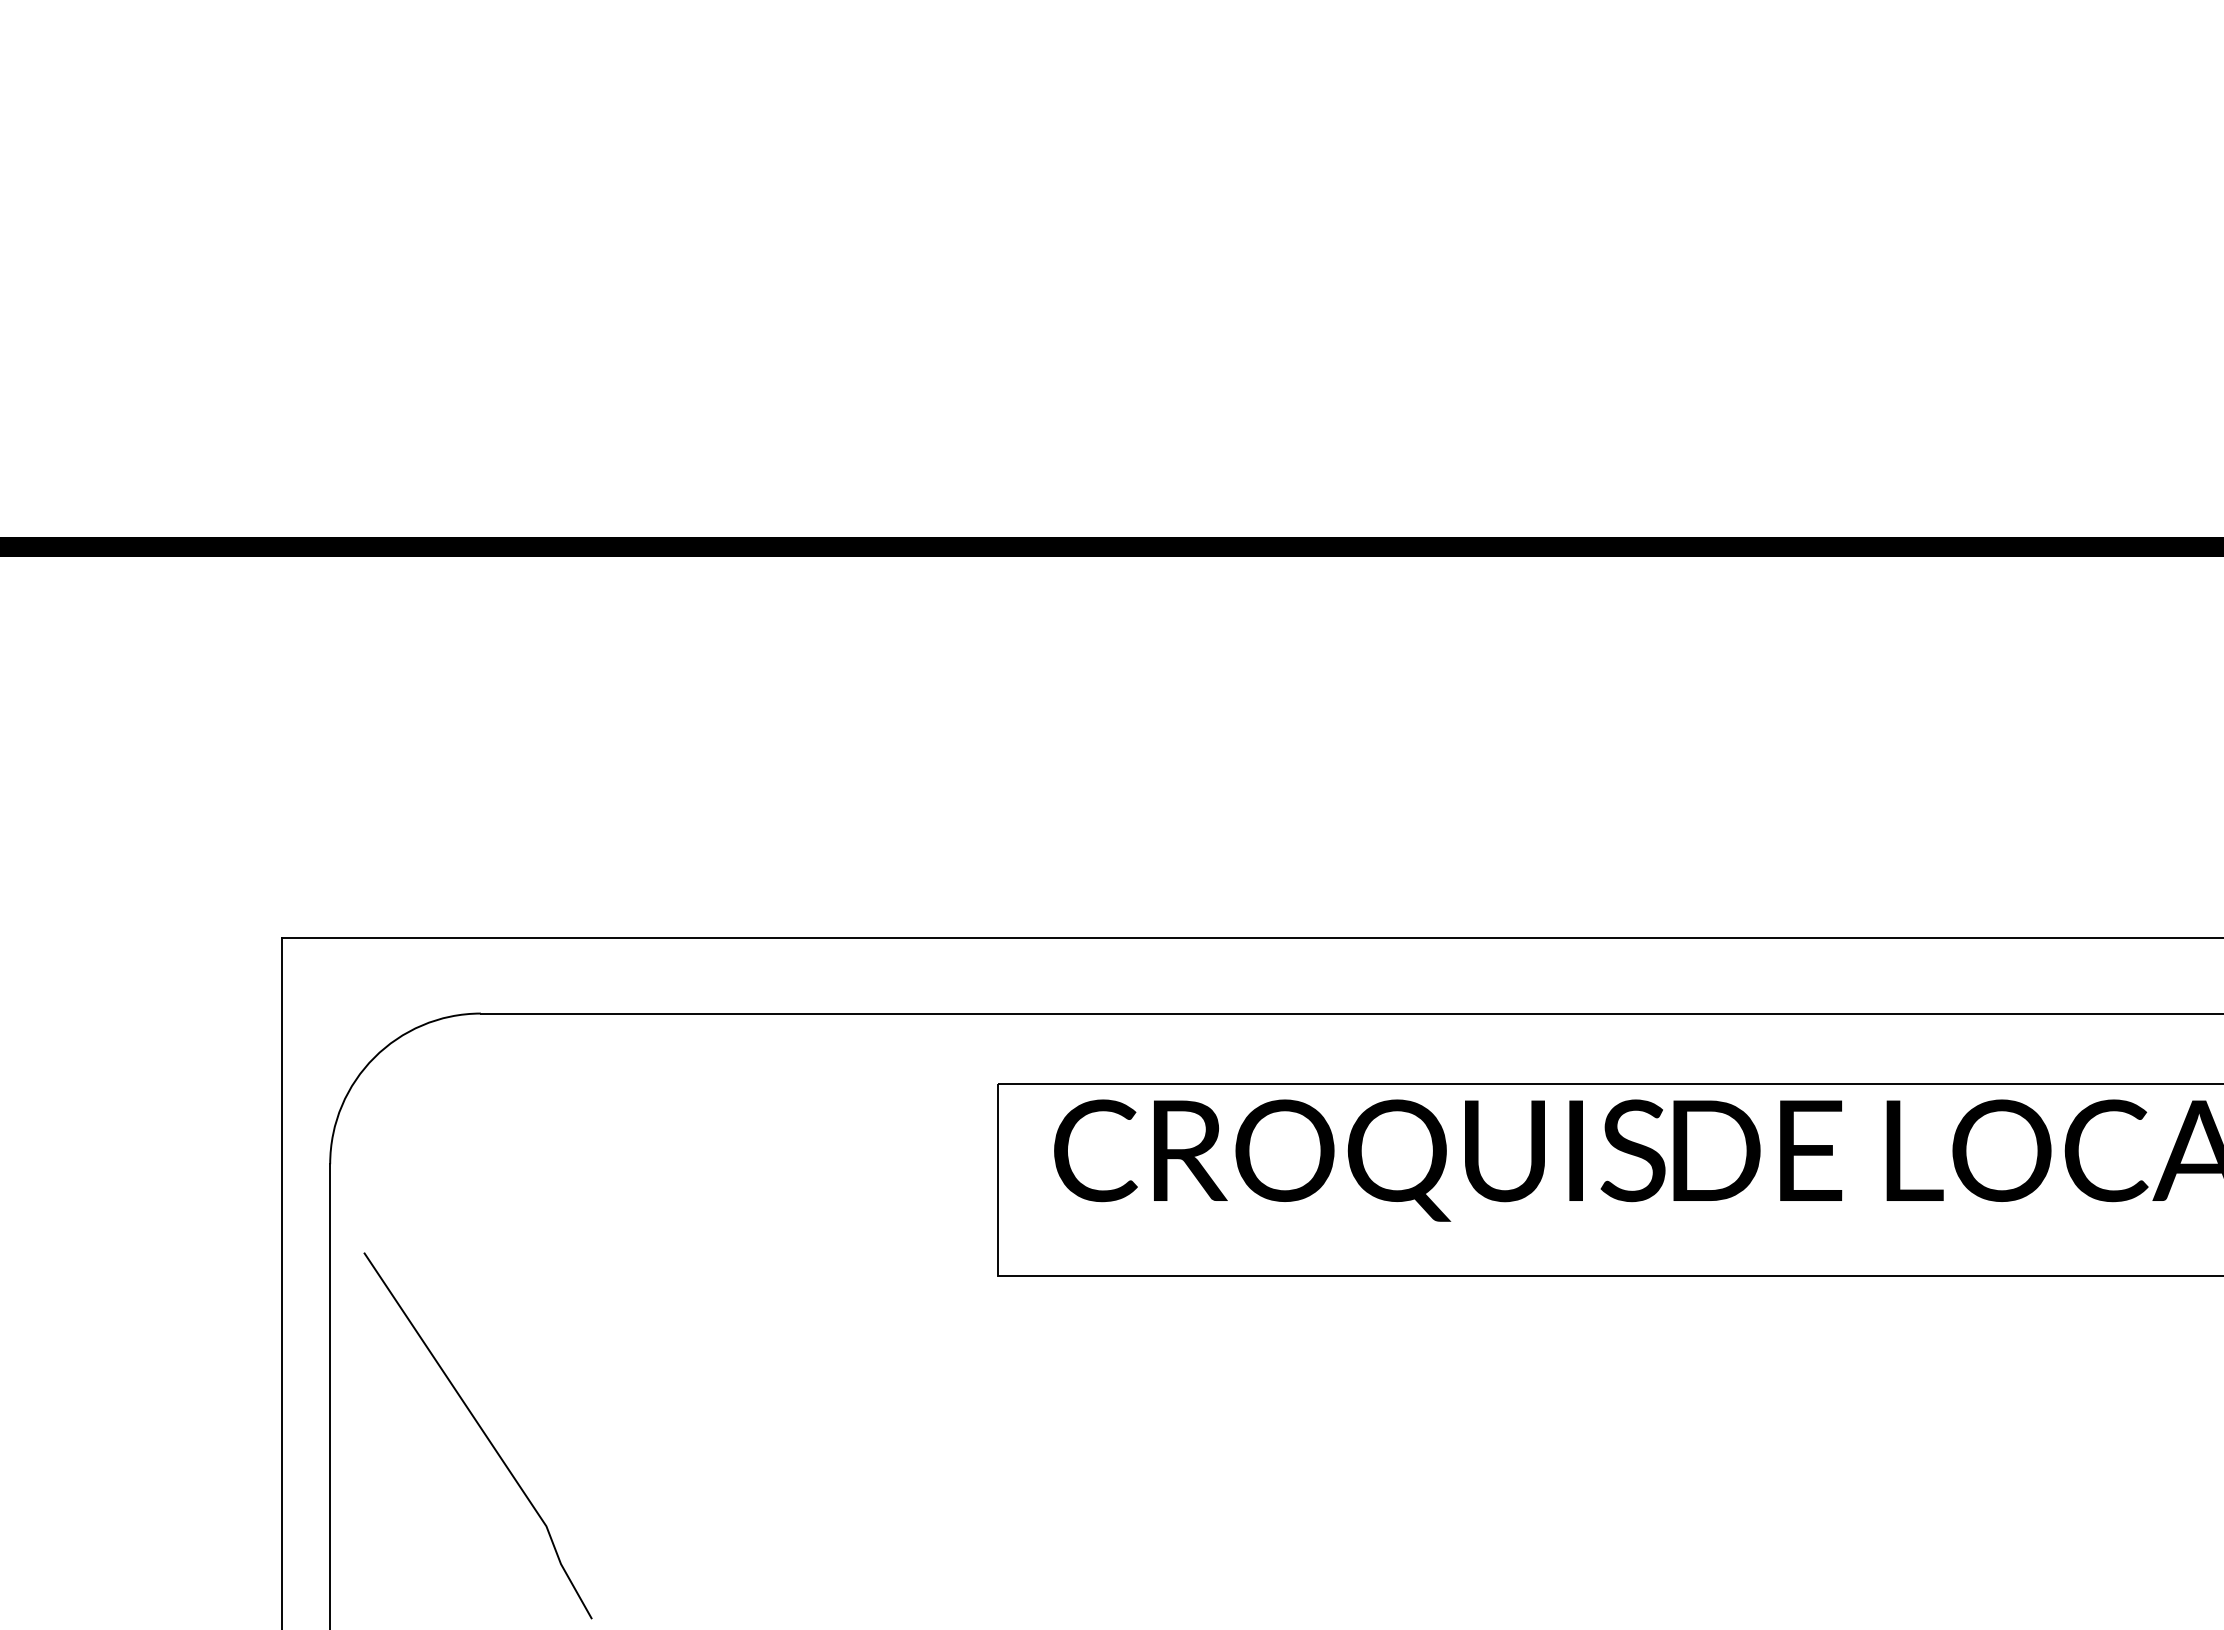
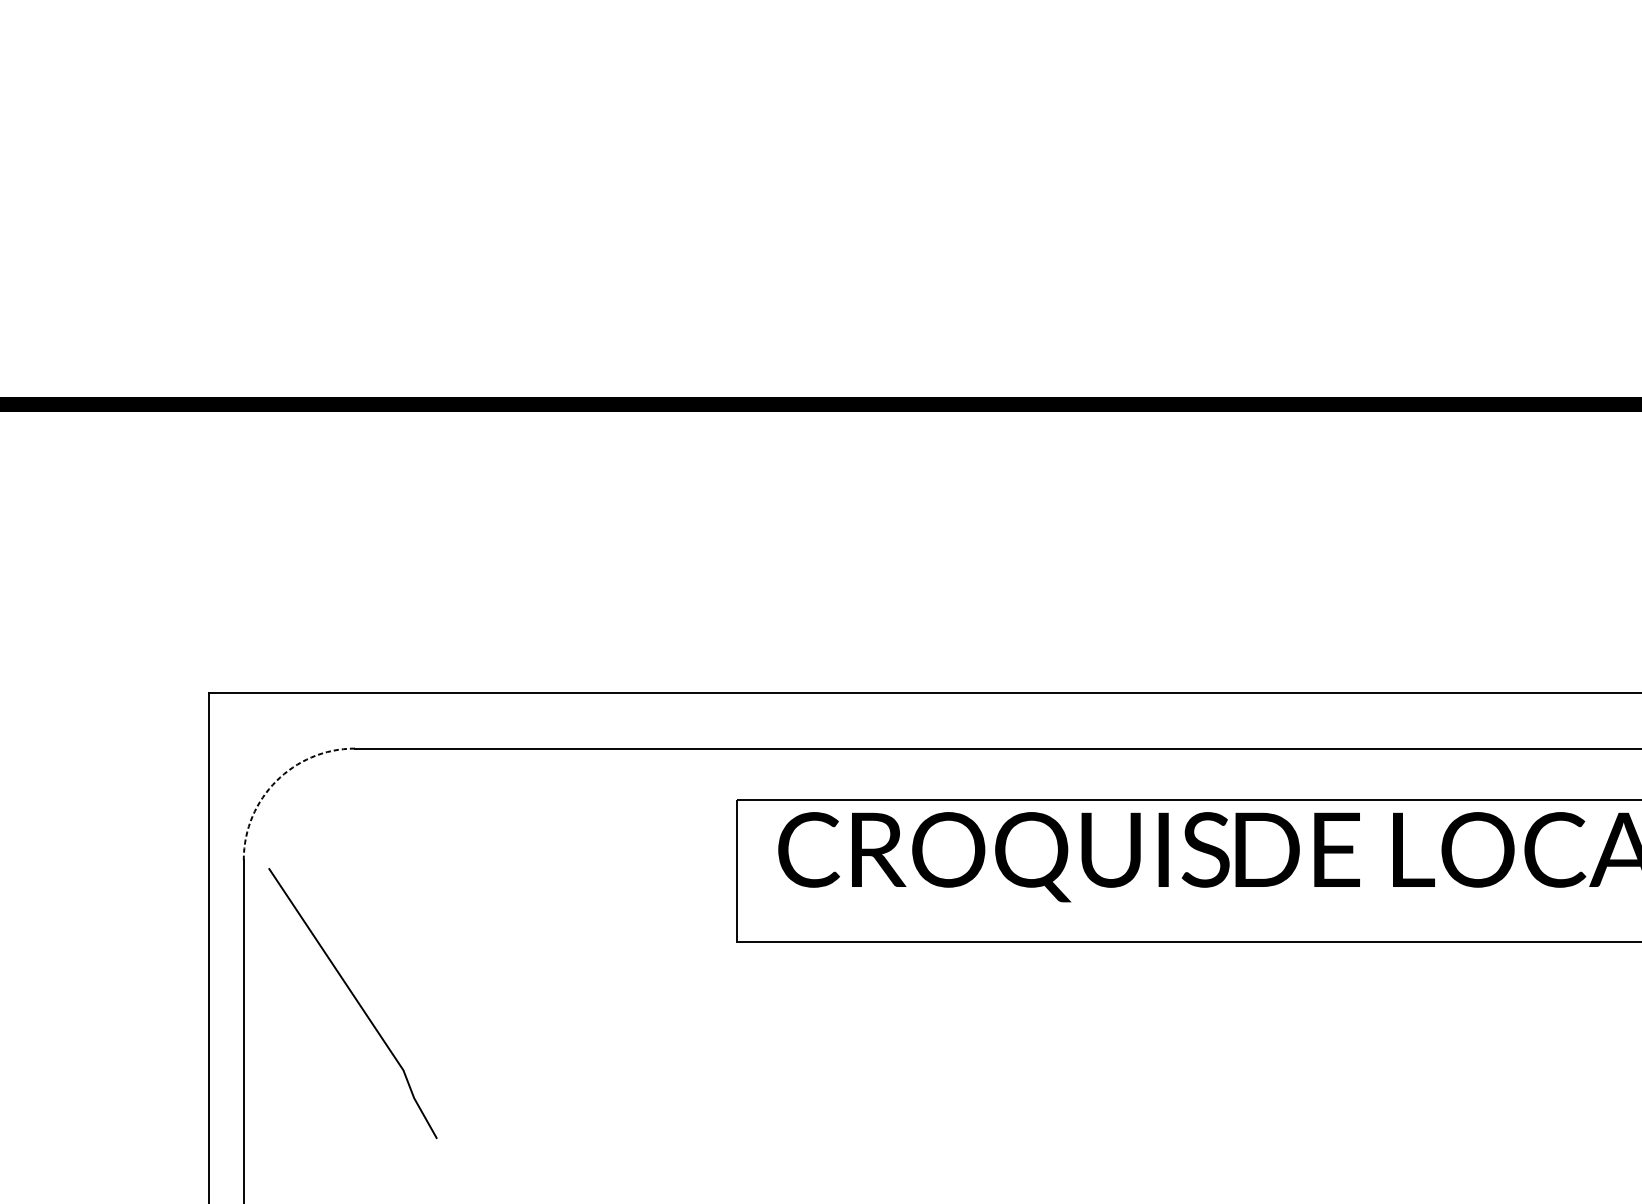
arc: (374, 1057) -> (276, 781), solid -> dashed
line: (482, 1432) -> (356, 1001), moved

